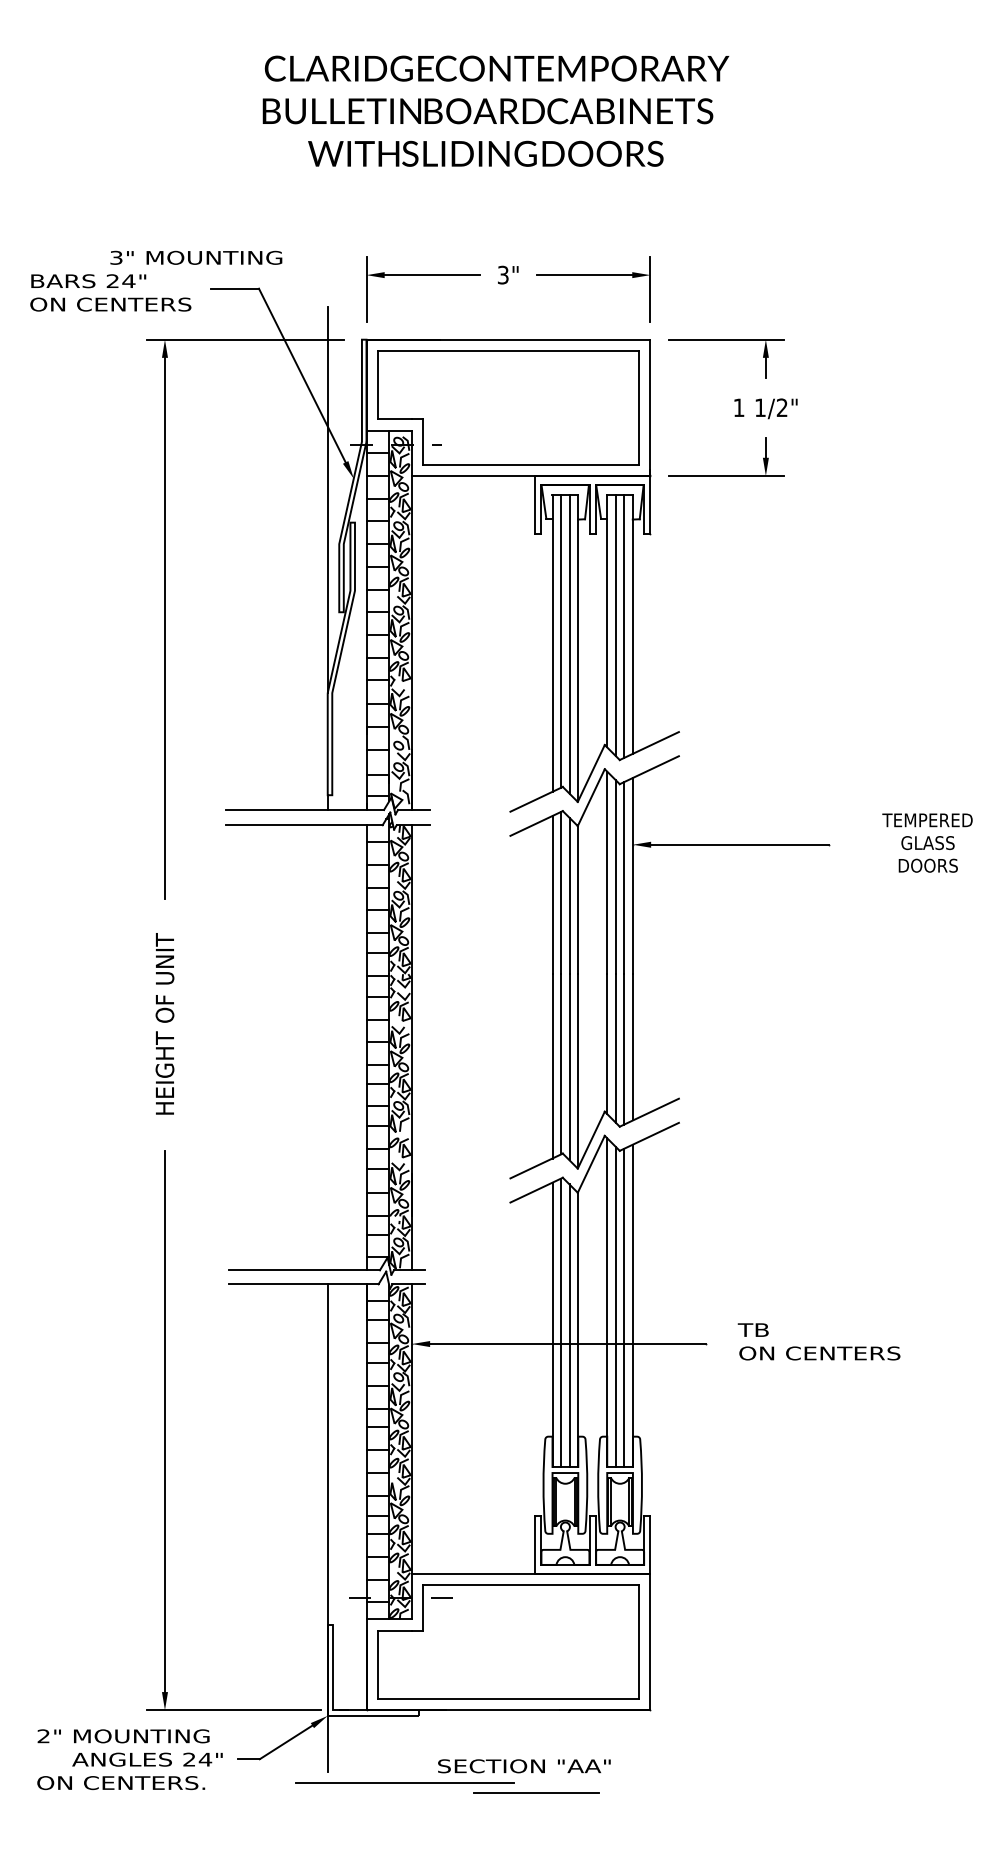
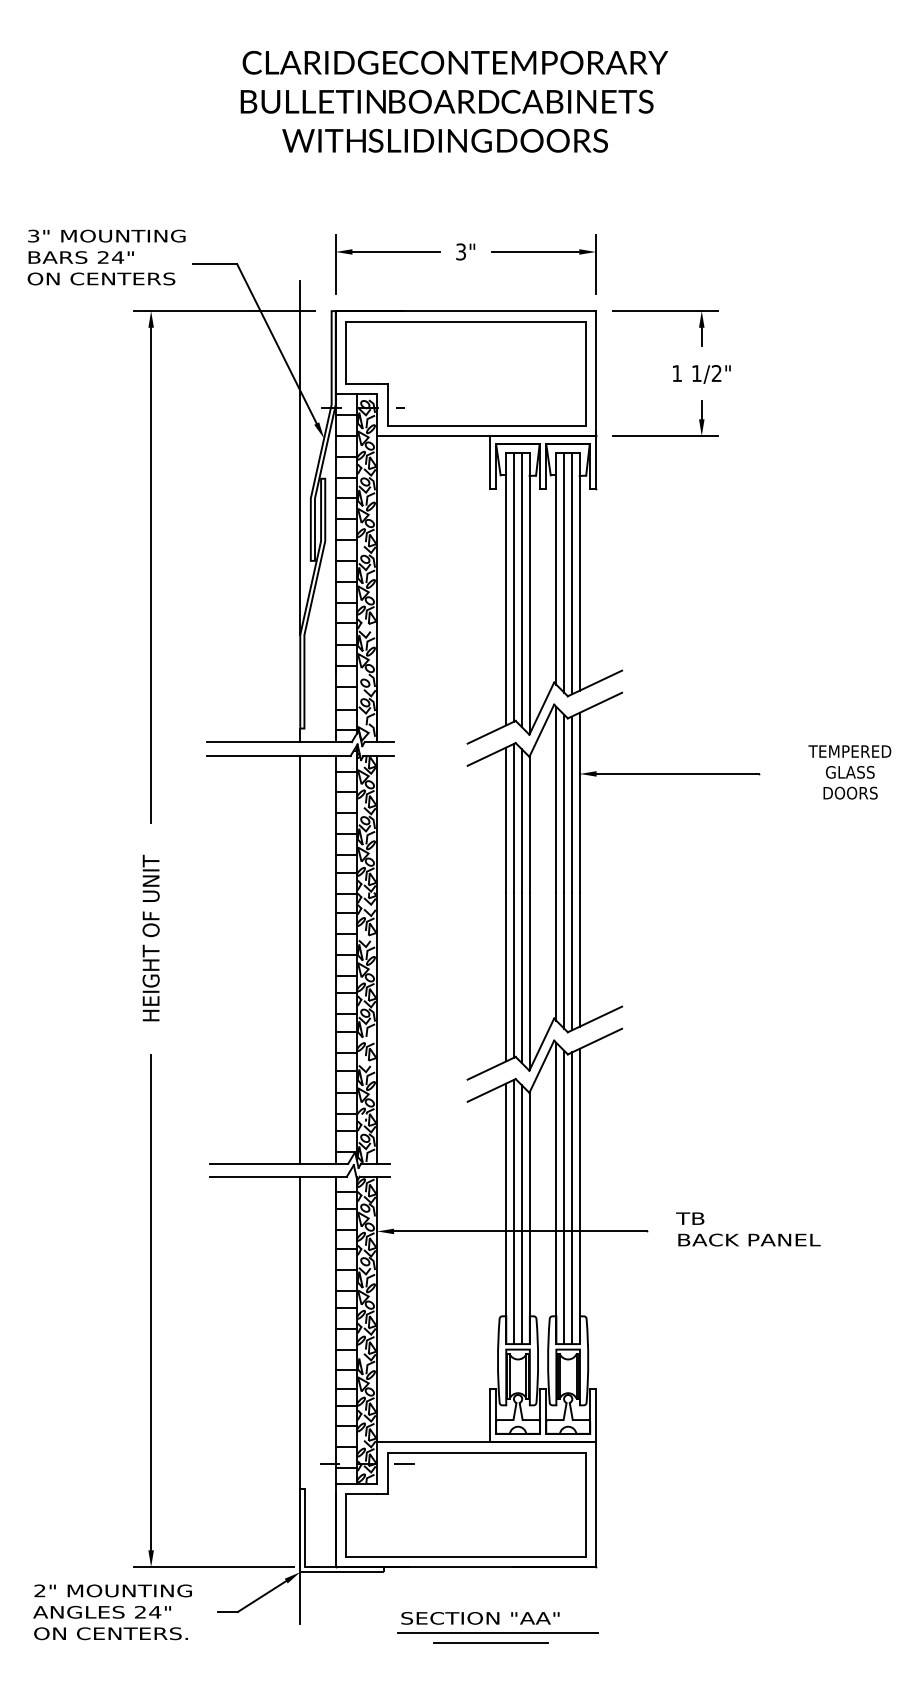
text: (195, 257) -> (106, 235), moved
line: (327, 1047) -> (300, 959), added
text: (819, 1352) -> (750, 1239), ON CENTERS -> BACK PANEL
text: (146, 1758) -> (101, 1611), moved
line: (404, 1781) -> (497, 1632), moved

